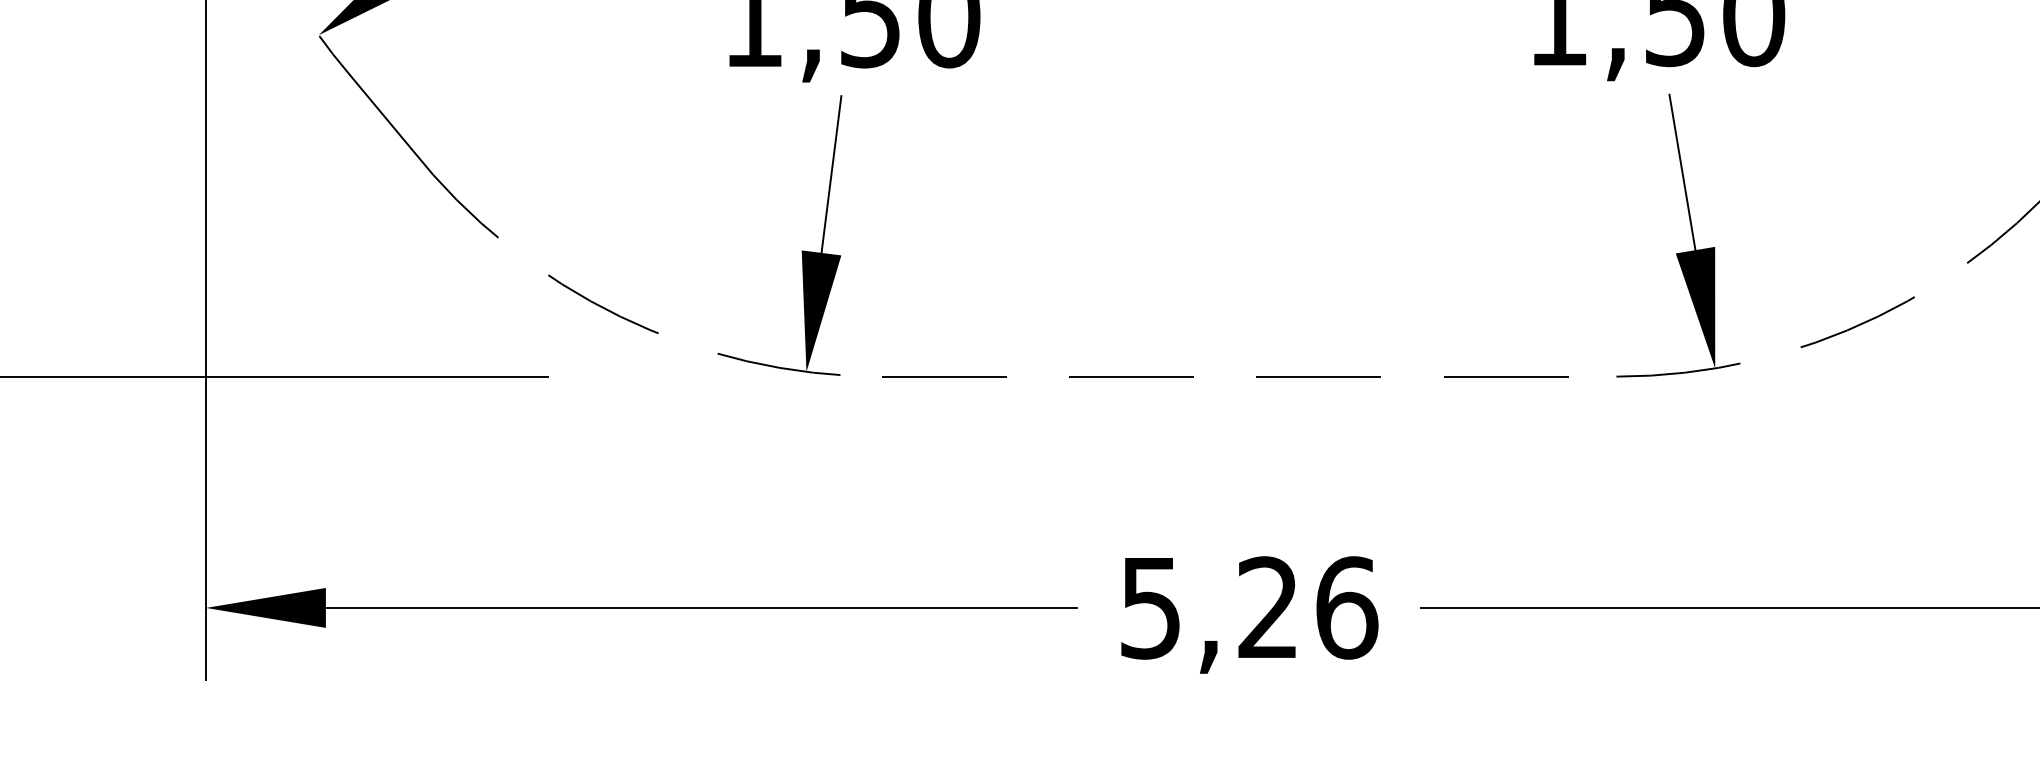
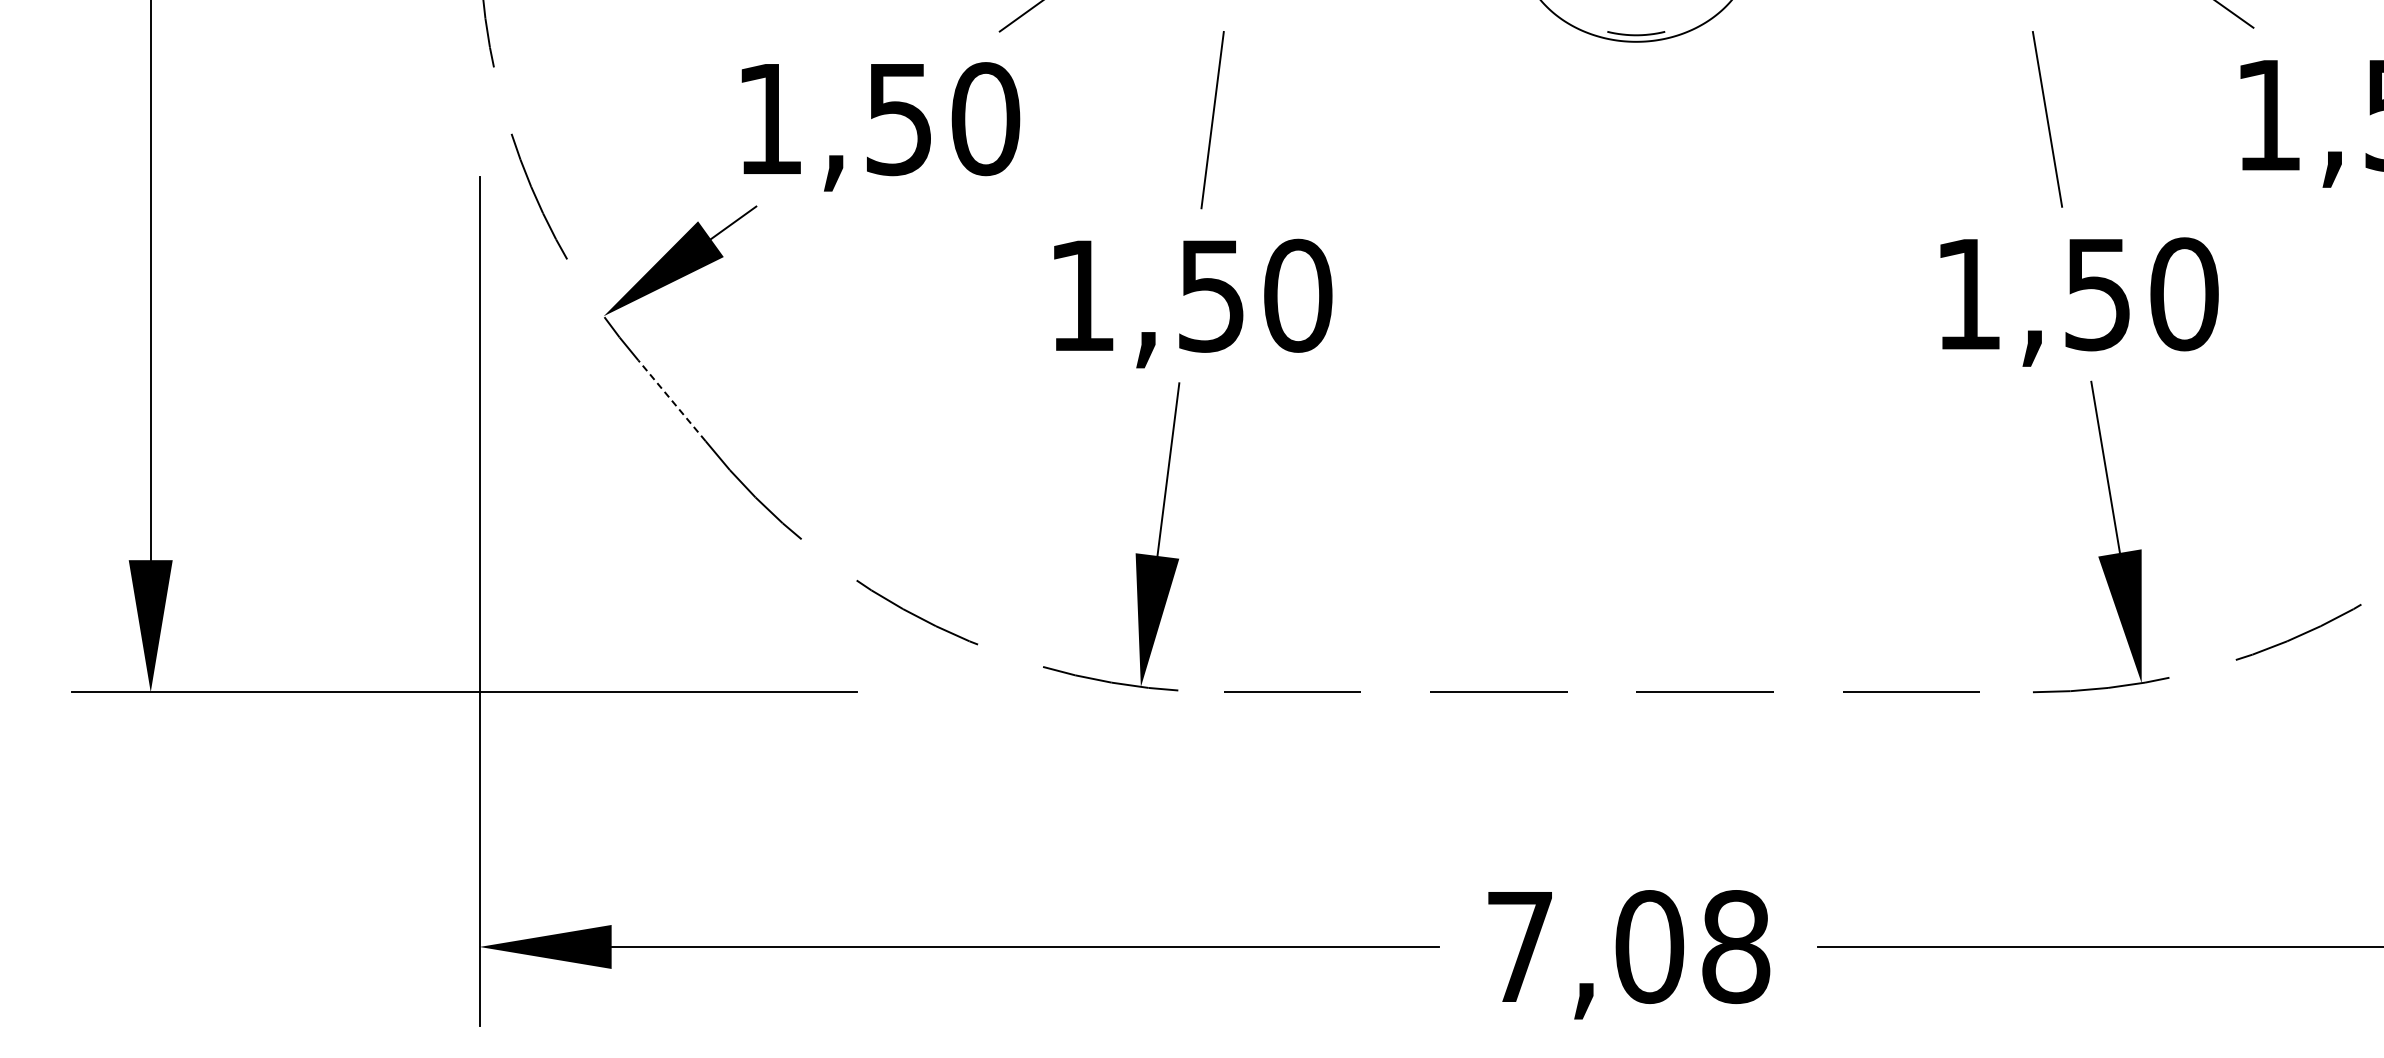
line: (380, 111) -> (671, 400), solid -> dashed
text: (1249, 608) -> (1628, 947), 5,26 -> 7,08

